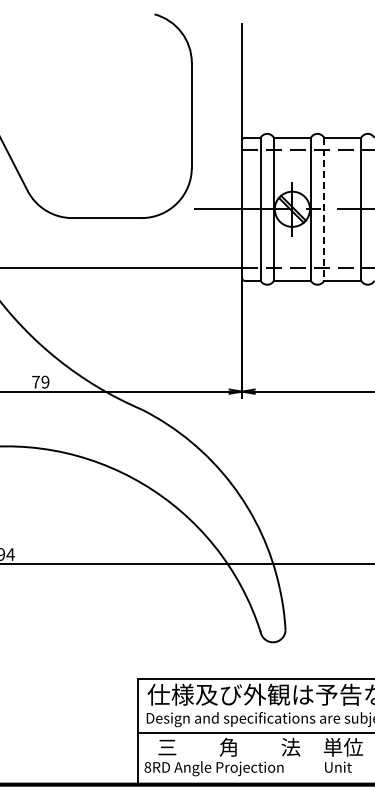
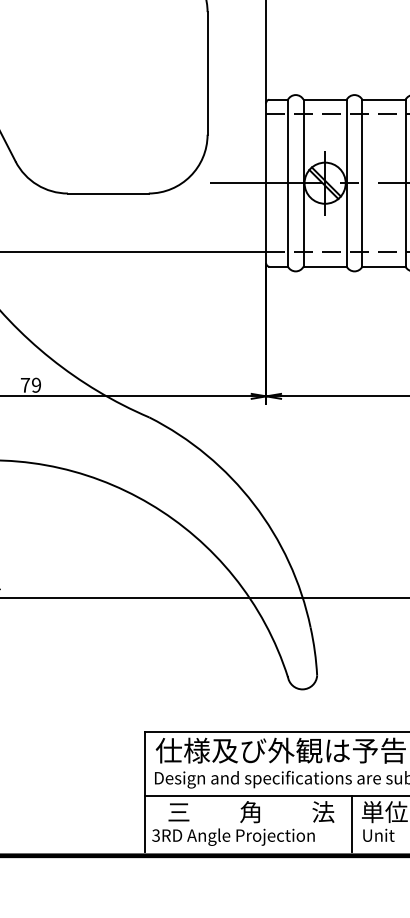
line: (324, 209) -> (362, 183), dashed -> solid
line: (315, 757) -> (352, 824), added
text: (147, 767) -> (155, 835), 8RD -> 3RD

